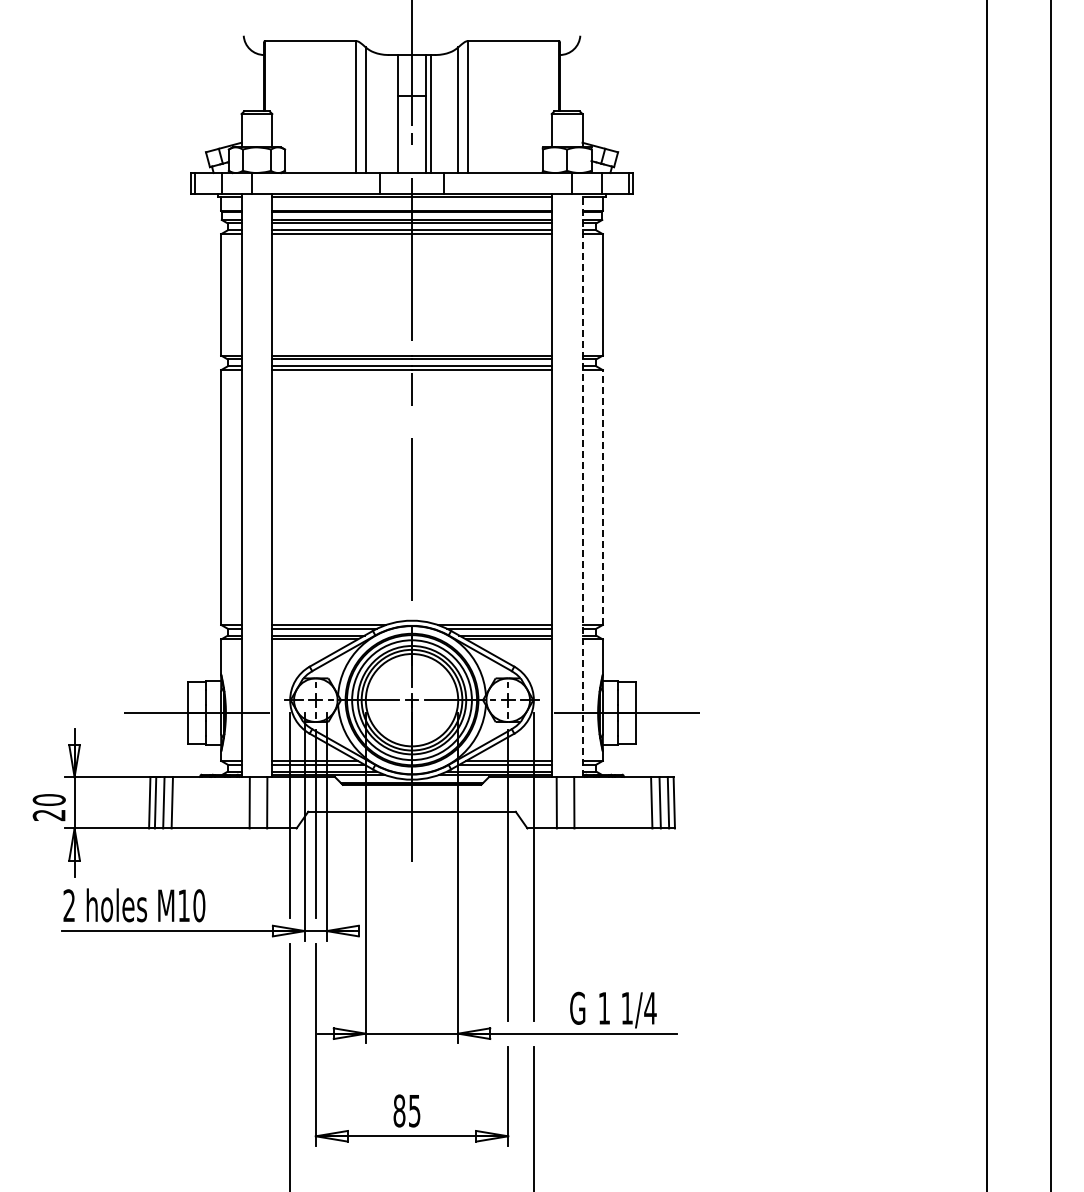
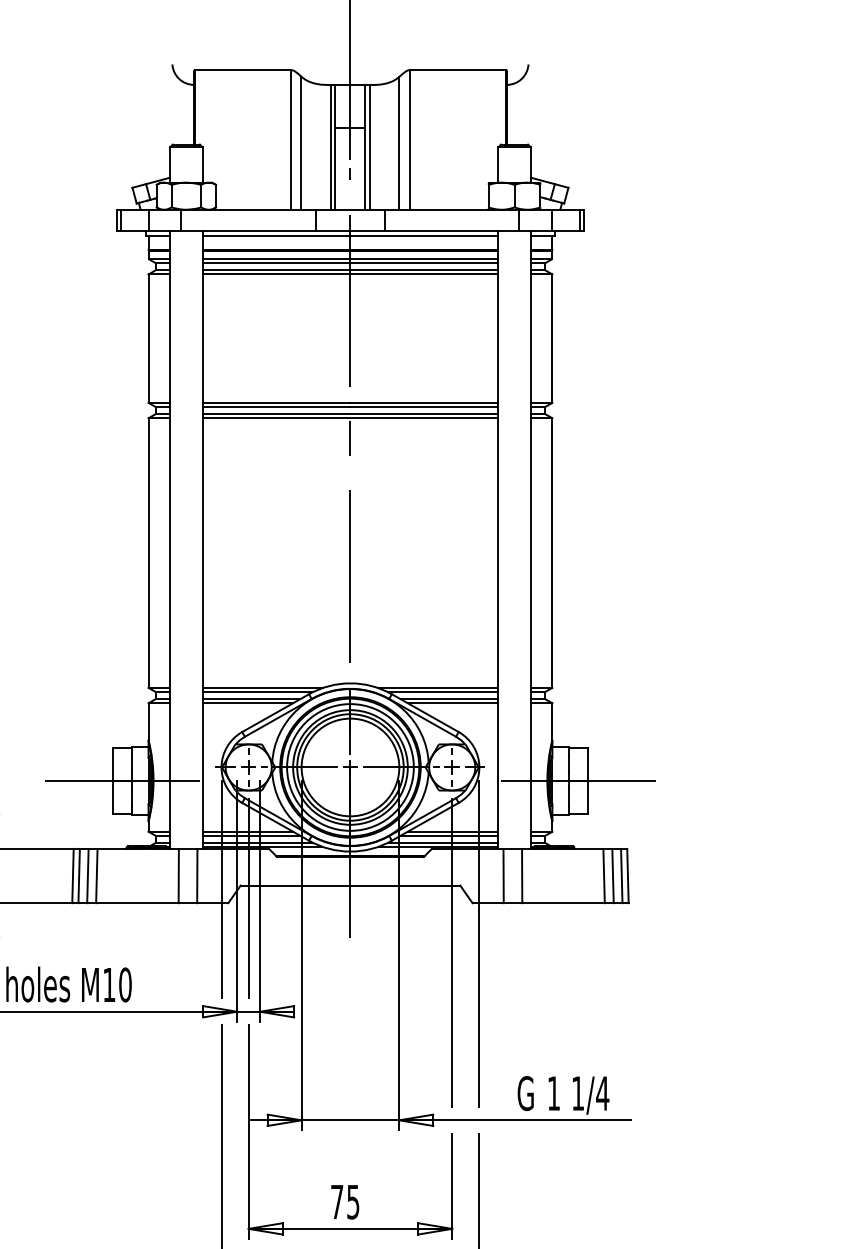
line: (393, 114) -> (330, 147), added
line: (582, 485) -> (530, 540), dashed -> solid
line: (602, 497) -> (551, 553), dashed -> solid
text: (399, 1110) -> (337, 1201), 85 -> 75

